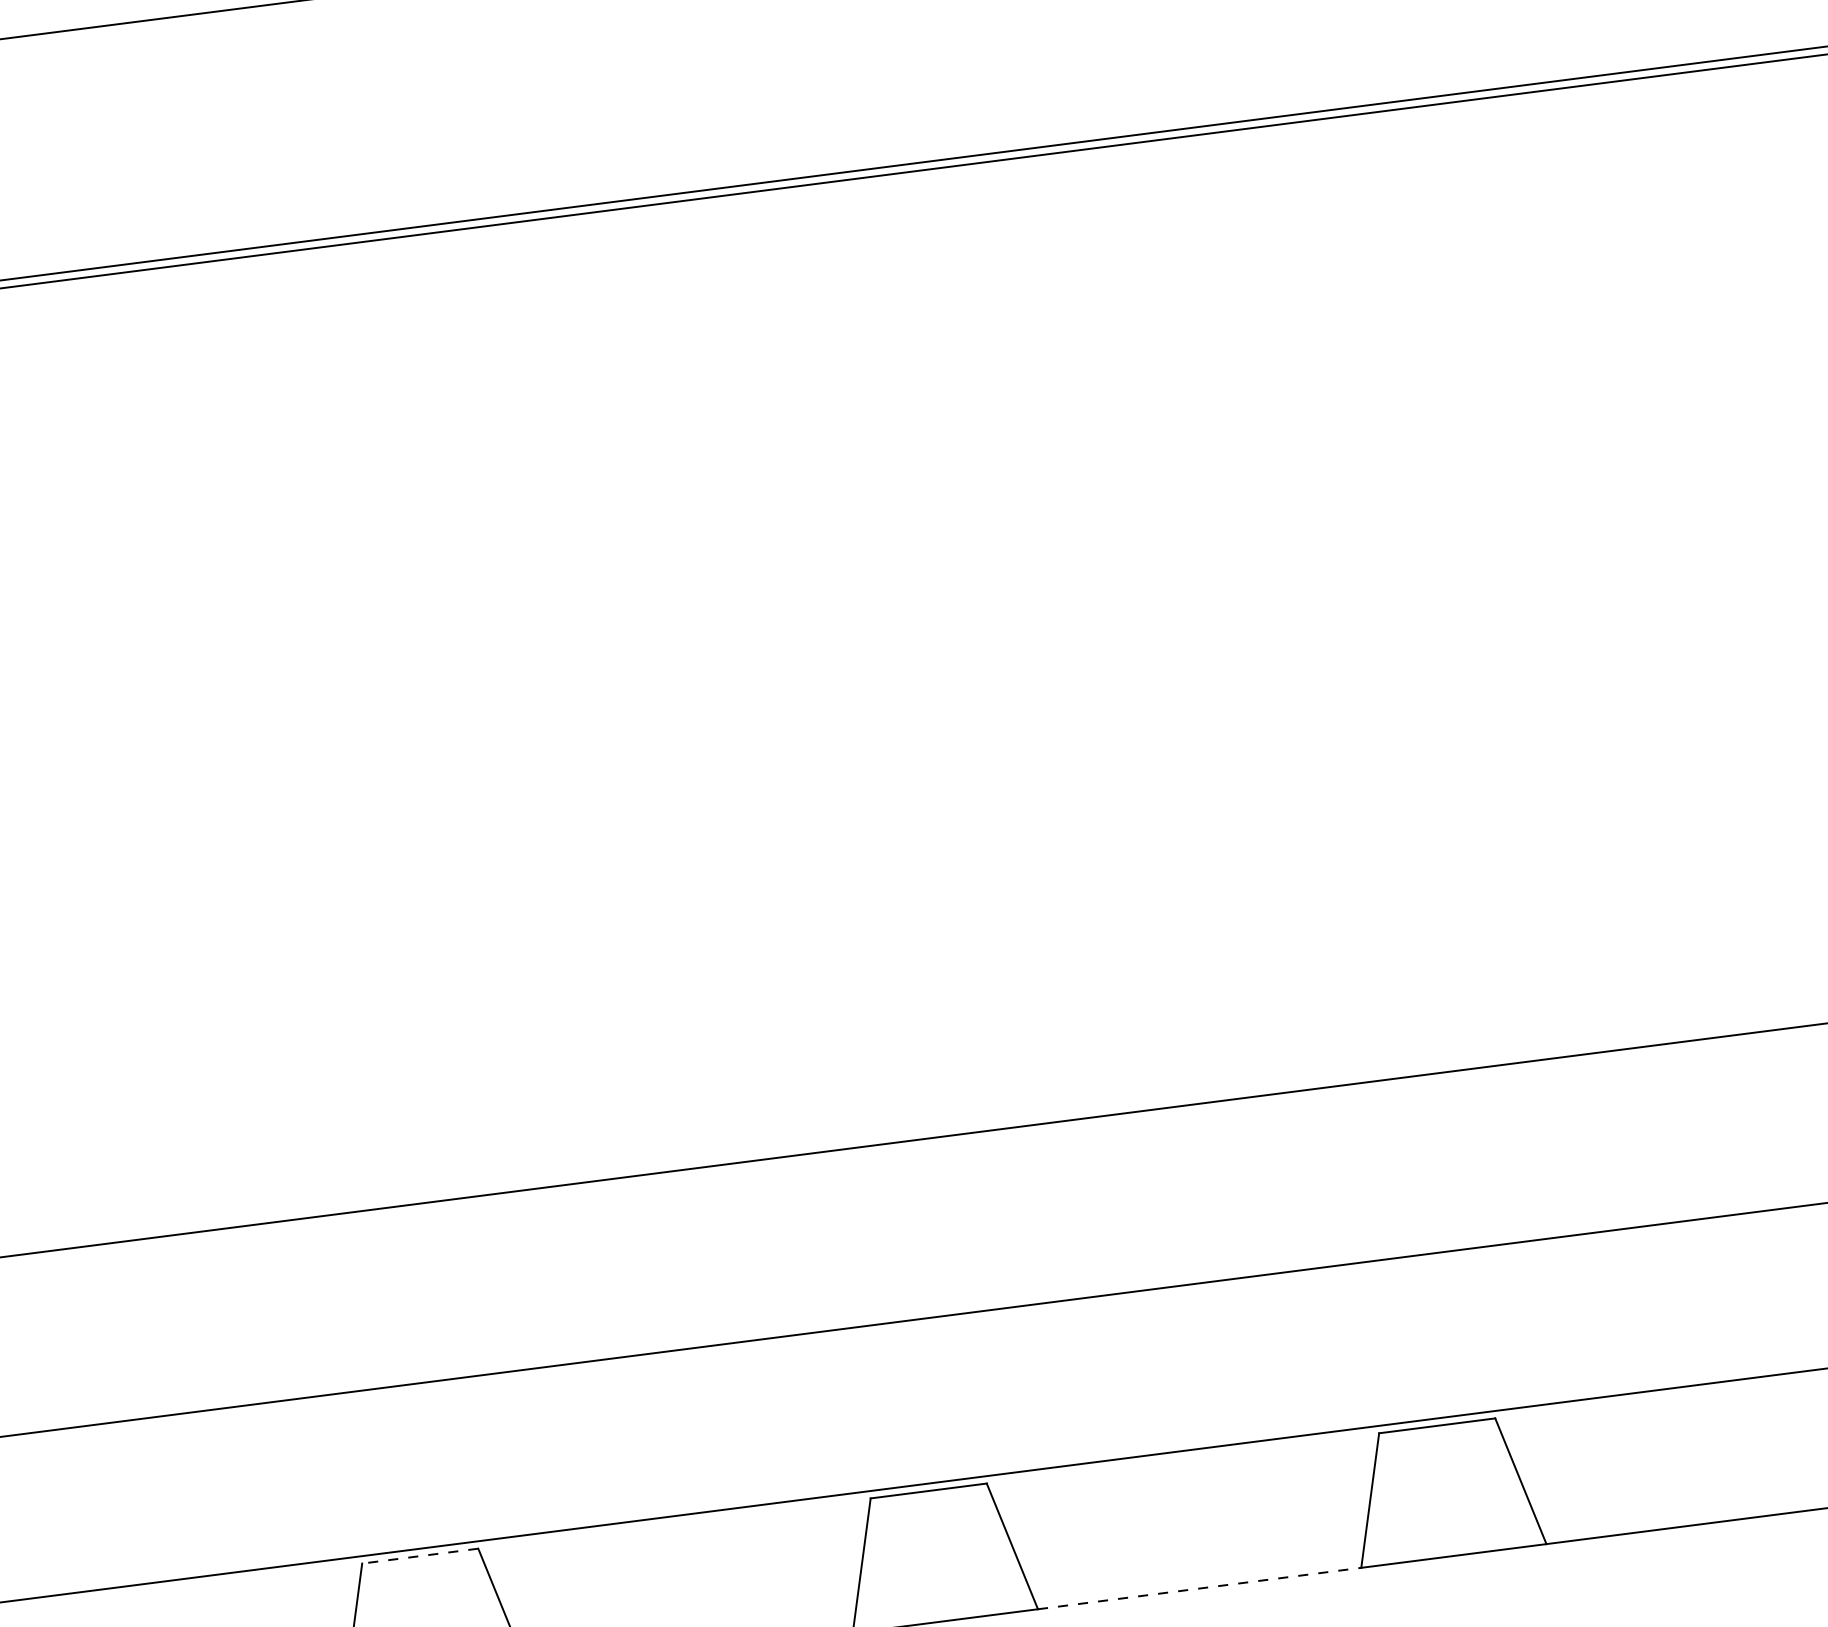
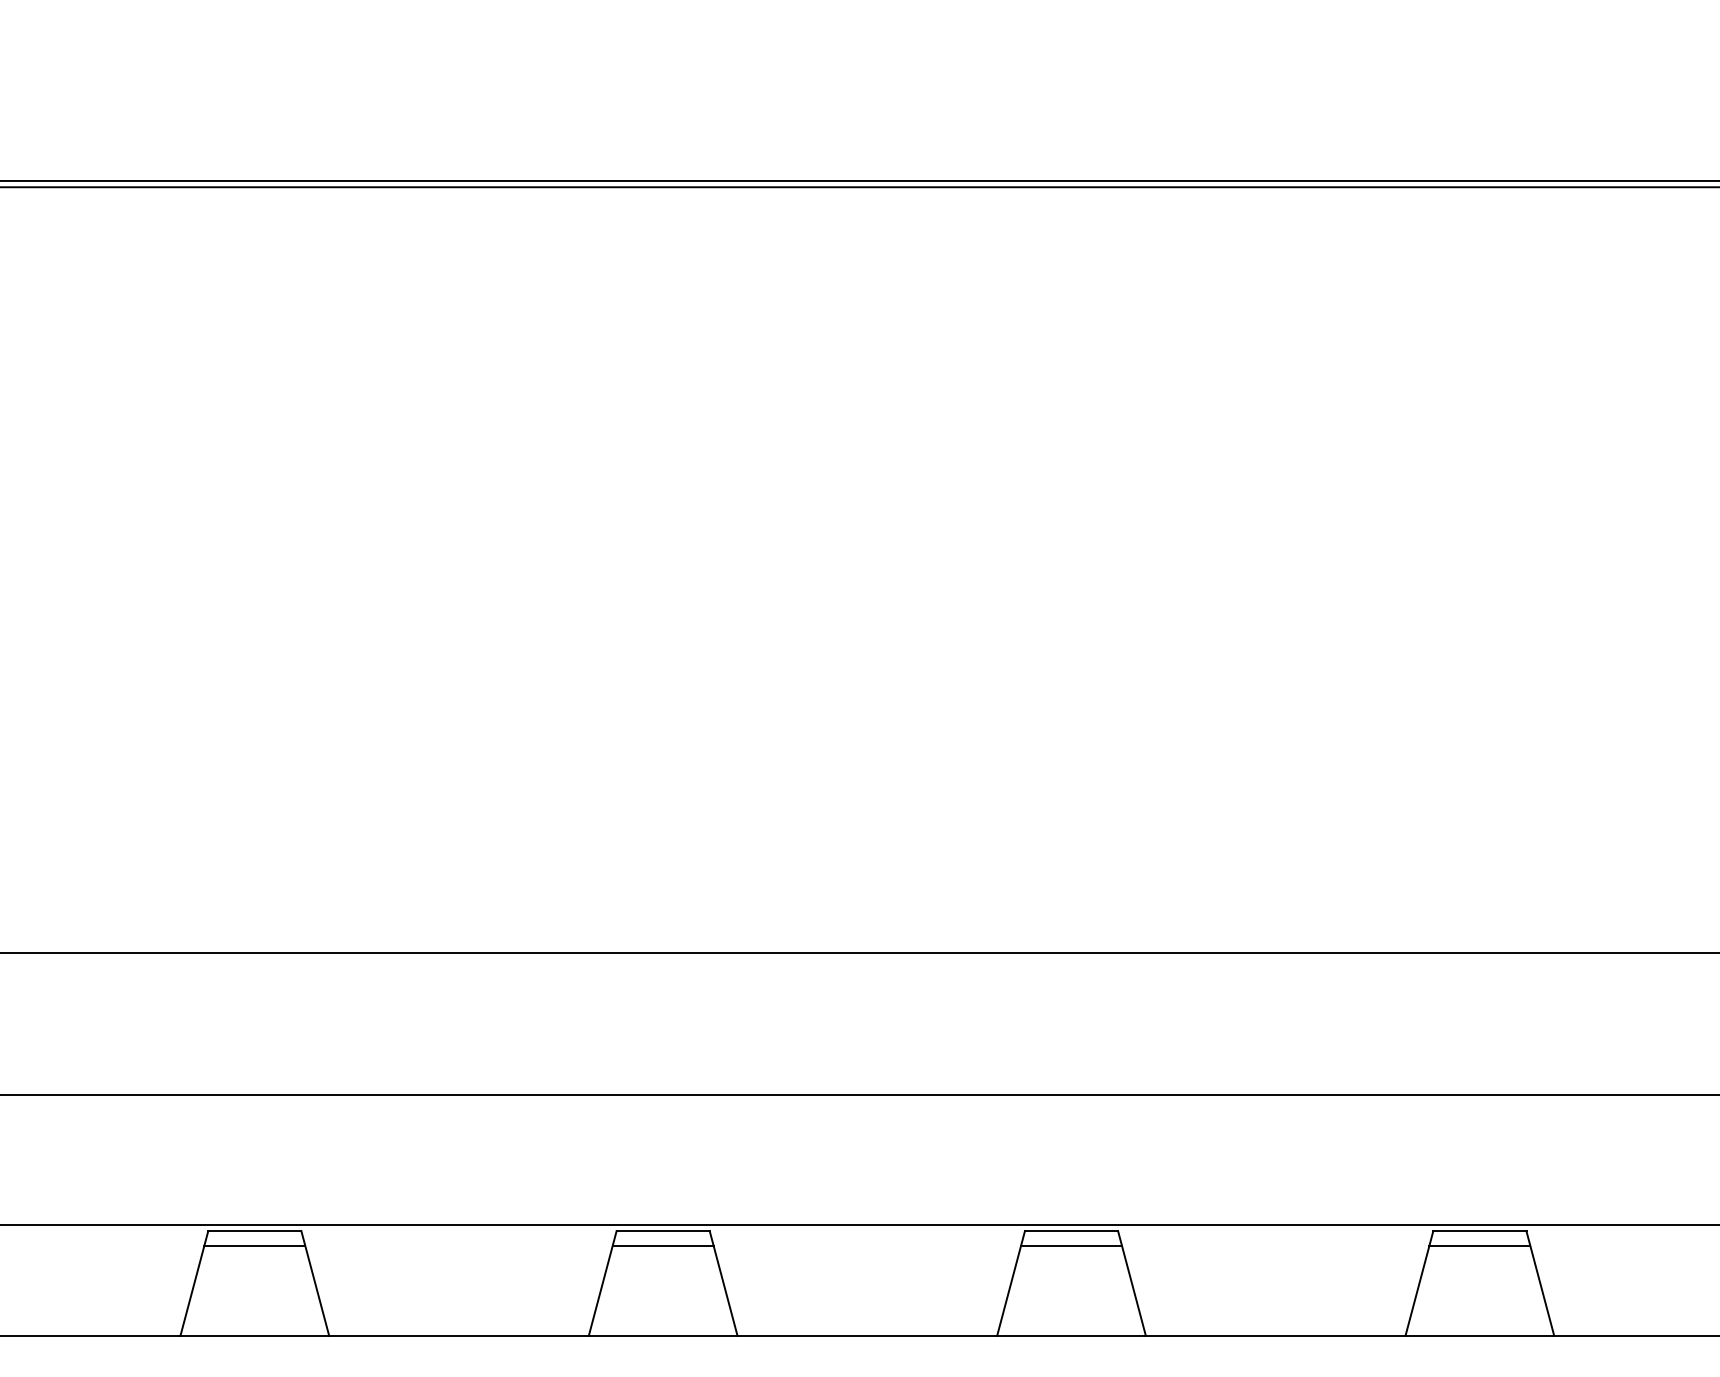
line: (1439, 1443) -> (1071, 1245), added
line: (930, 1508) -> (662, 1245), added
line: (419, 1556) -> (254, 1231), dashed -> solid
line: (422, 1573) -> (254, 1245), added
line: (1199, 1588) -> (867, 1335), dashed -> solid

